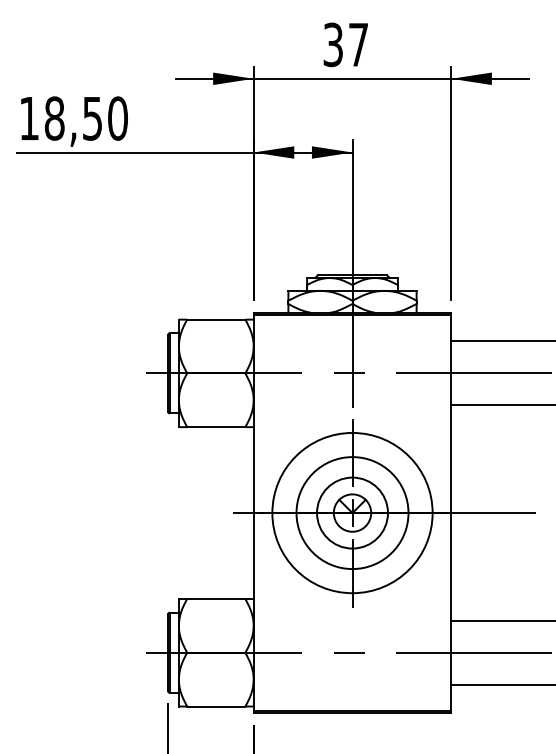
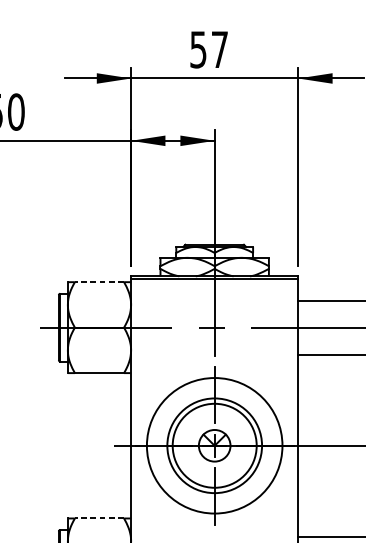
text: (333, 44) -> (198, 49), 37 -> 57
line: (215, 319) -> (98, 282), solid -> dashed
circle: (352, 512) -> (214, 445), size x1.4
line: (215, 599) -> (98, 518), solid -> dashed

